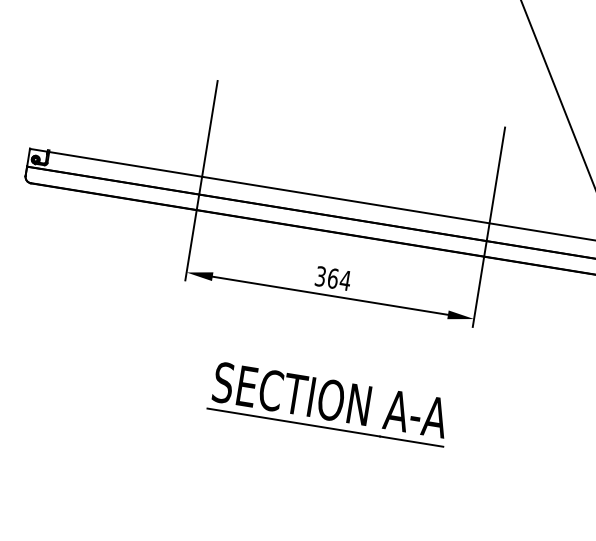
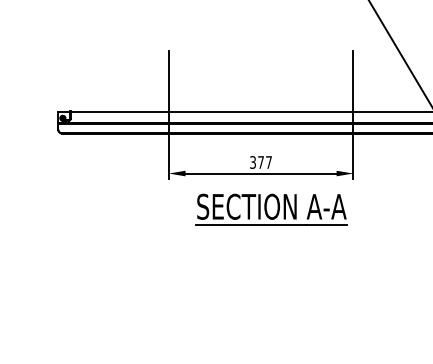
text: (340, 279) -> (265, 162), 364 -> 377
part: (329, 404) -> (271, 209), moved

